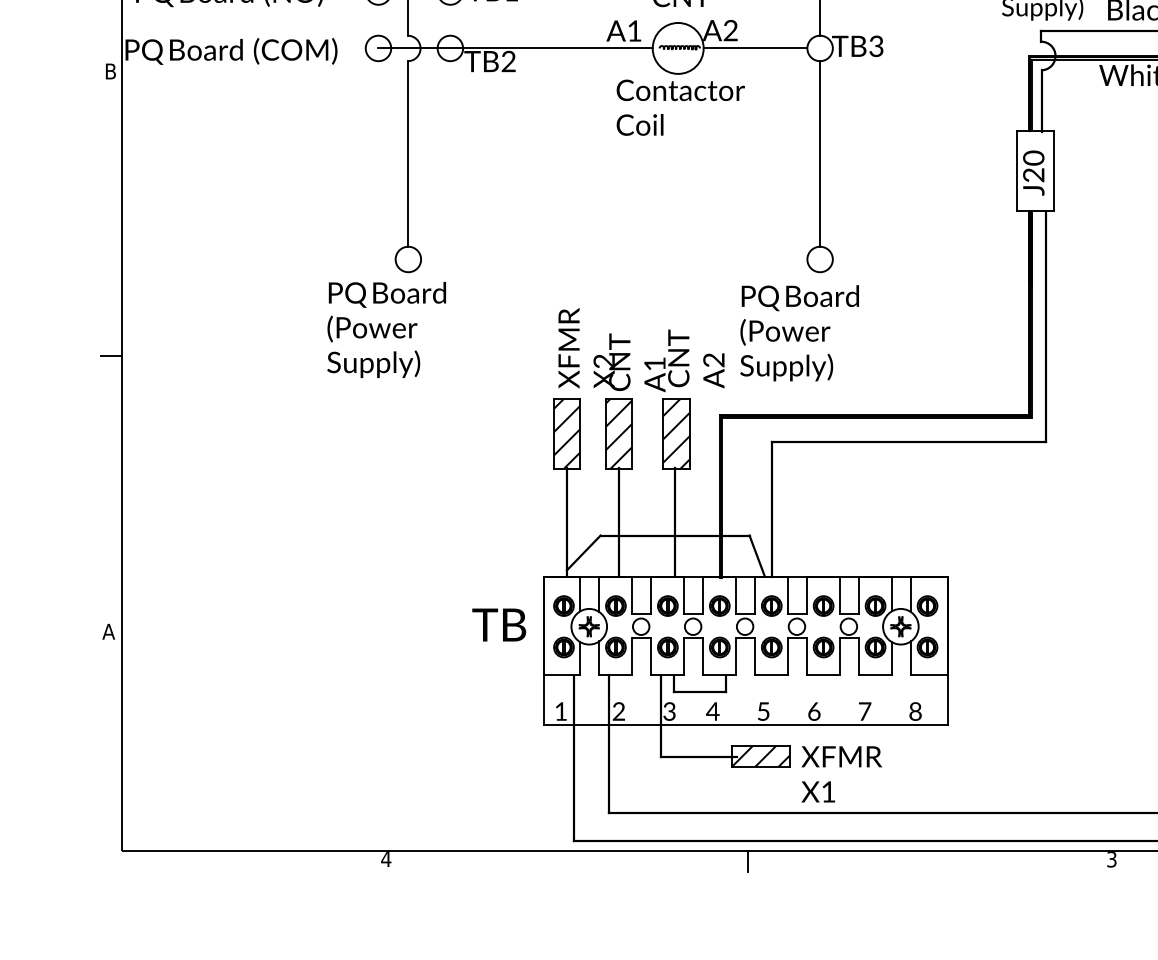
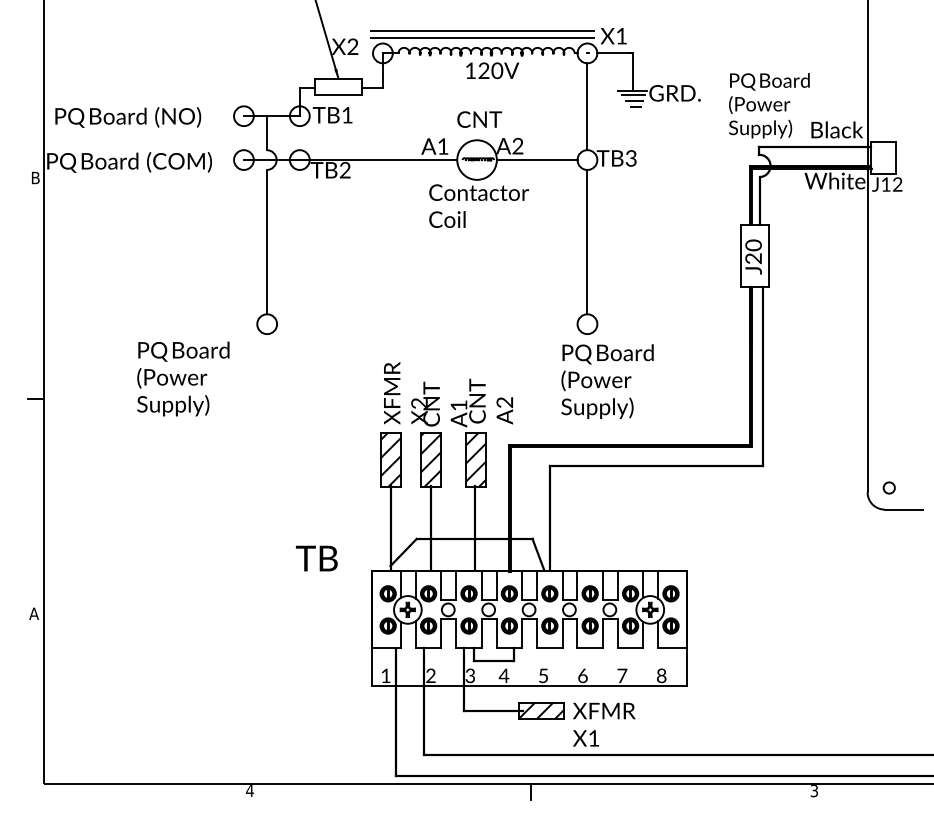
text: (386, 329) -> (183, 378), moved
text: (799, 333) -> (607, 381), moved
text: (498, 624) -> (316, 558), moved

